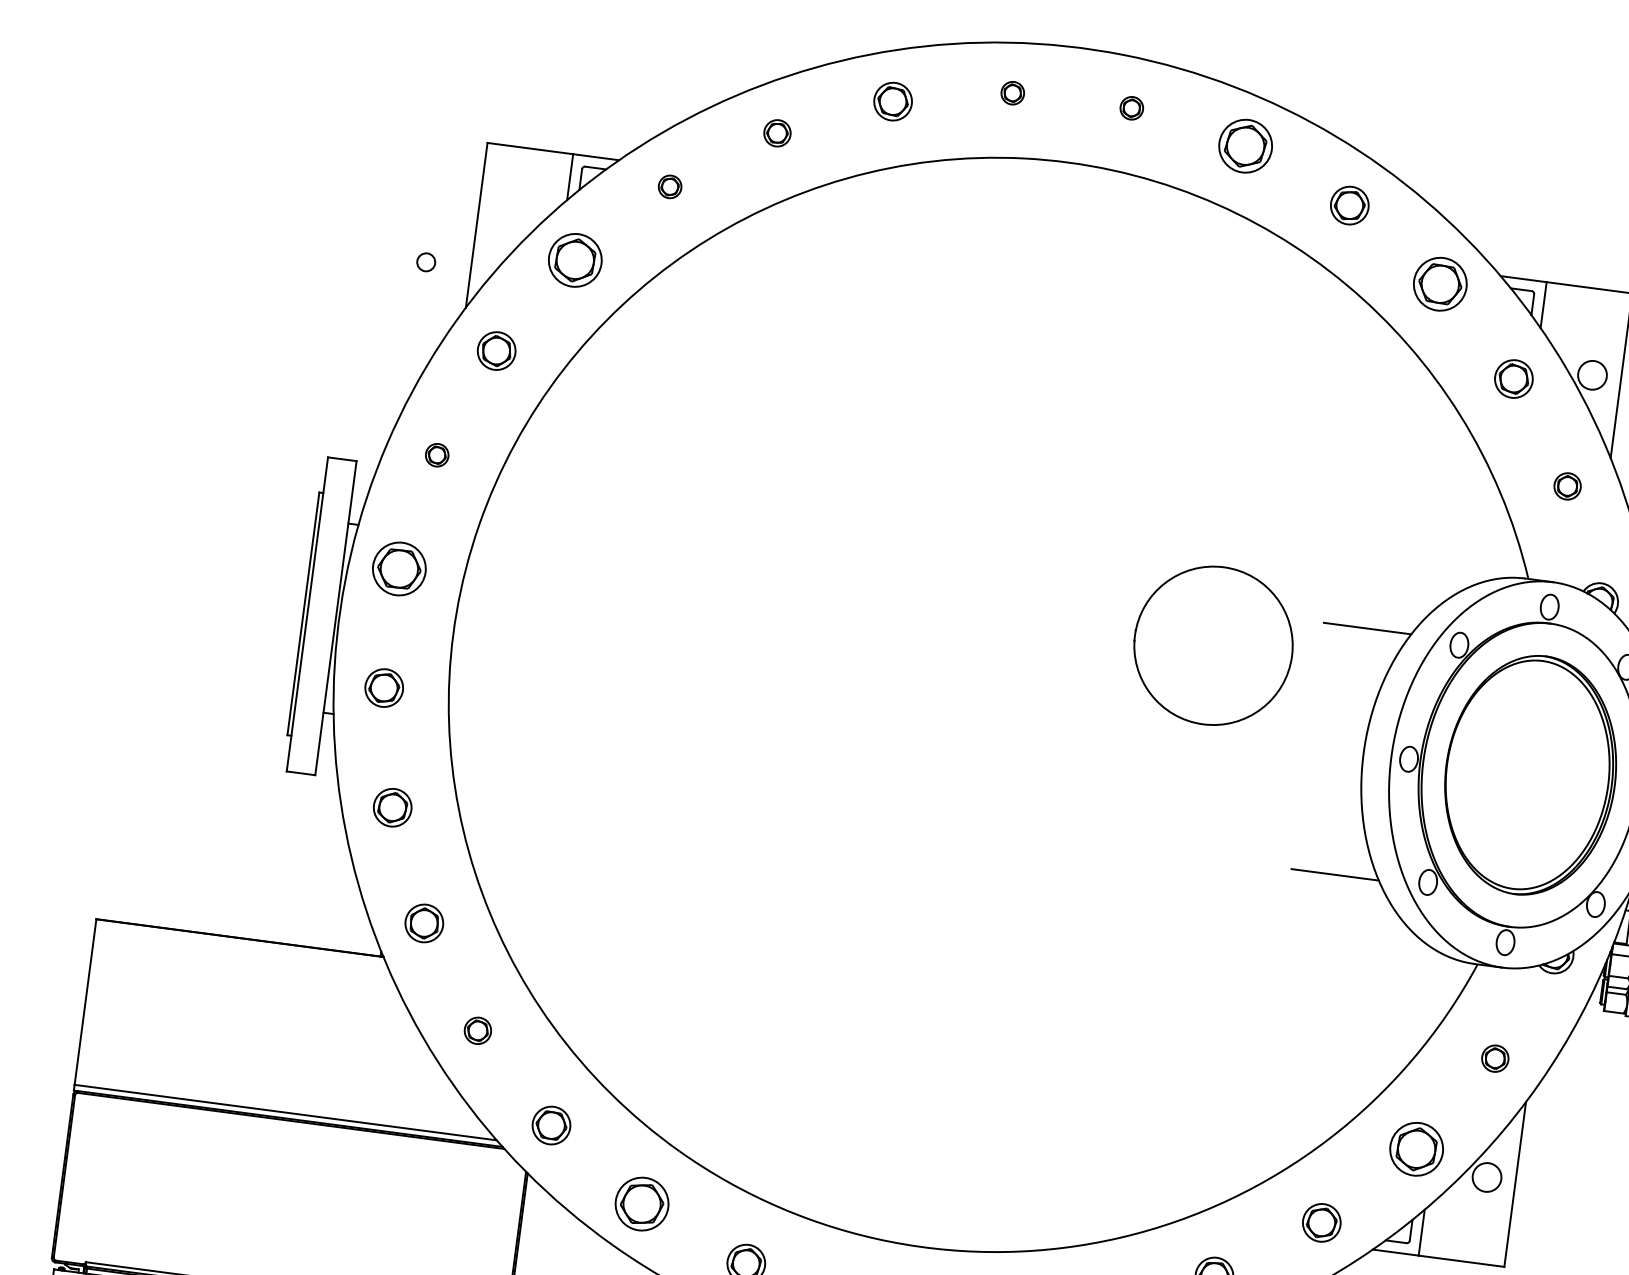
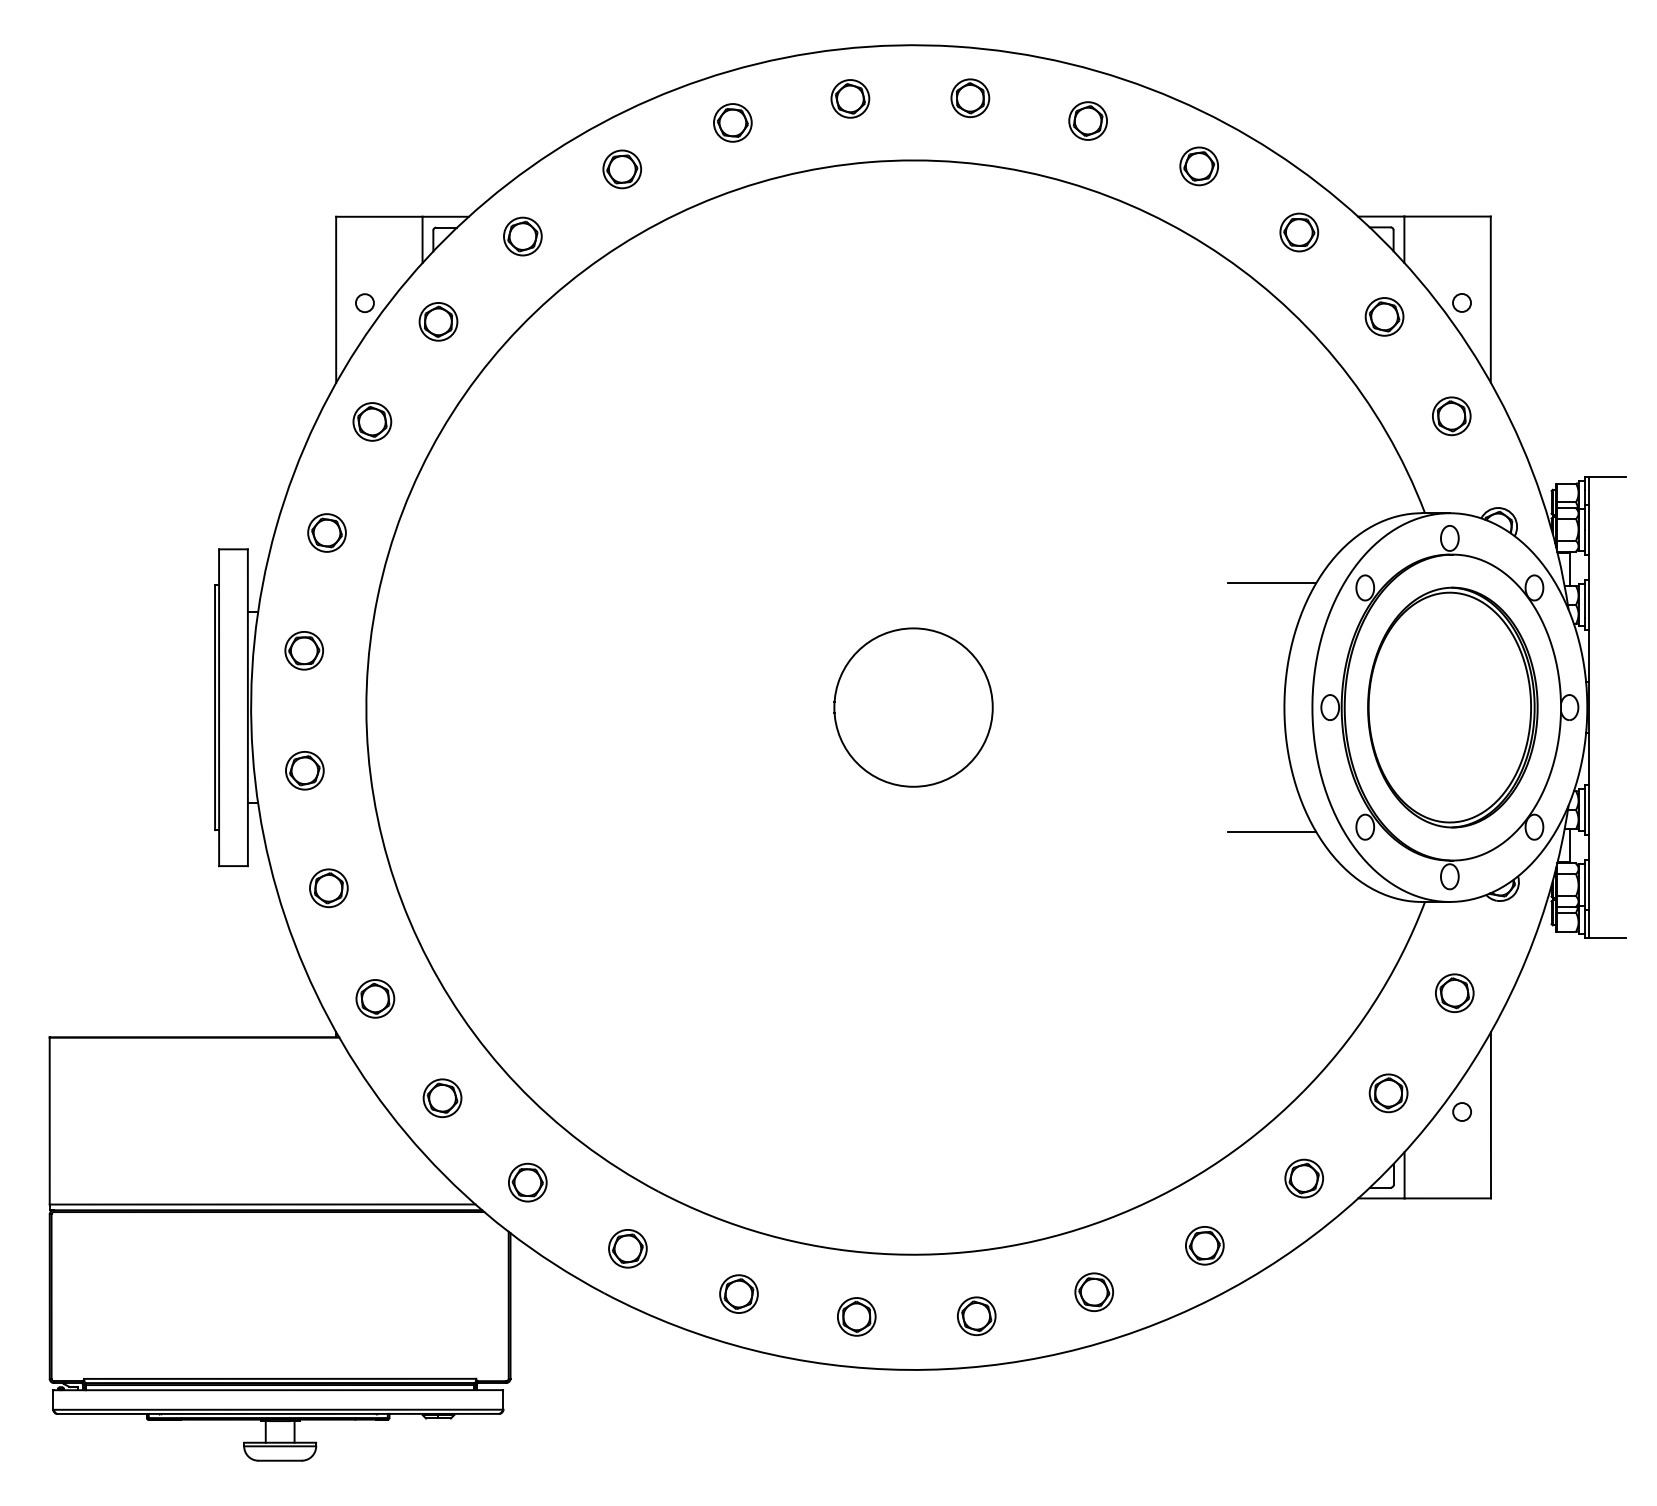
part: (1012, 92) -> (850, 98), size x1.67
part: (1131, 108) -> (970, 98), size x1.67
part: (777, 133) -> (622, 169), size x1.43
part: (1245, 145) -> (1087, 120), size x0.71
part: (669, 186) -> (522, 236), size x1.67
part: (575, 260) -> (438, 321), size x0.71
circle: (425, 261) -> (364, 302), moved
part: (1440, 284) -> (1299, 232), size x0.71
circle: (1593, 374) -> (1462, 302), size x0.62
part: (436, 454) -> (326, 532), size x1.67
part: (1567, 486) -> (1451, 416), size x1.43
part: (398, 568) -> (303, 650), size x0.71
circle: (1213, 645) -> (913, 707), moved
part: (477, 1030) -> (442, 1098), size x1.43
part: (1495, 1057) -> (1454, 992), size x1.43
part: (1416, 1149) -> (1388, 1093), size x0.71
circle: (1487, 1178) -> (1462, 1112), size x0.62
part: (641, 1203) -> (627, 1248), size x0.71

